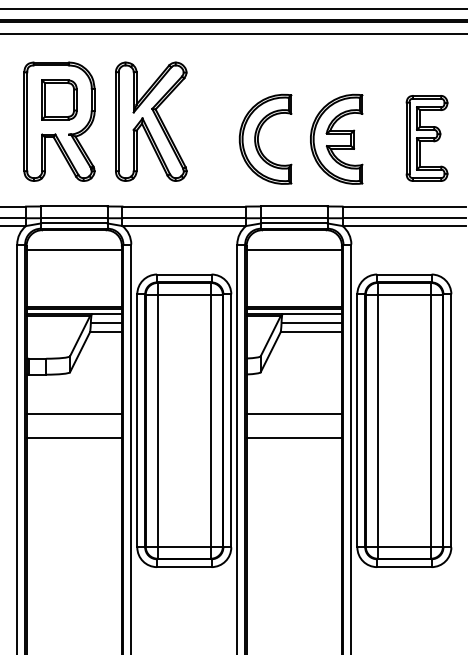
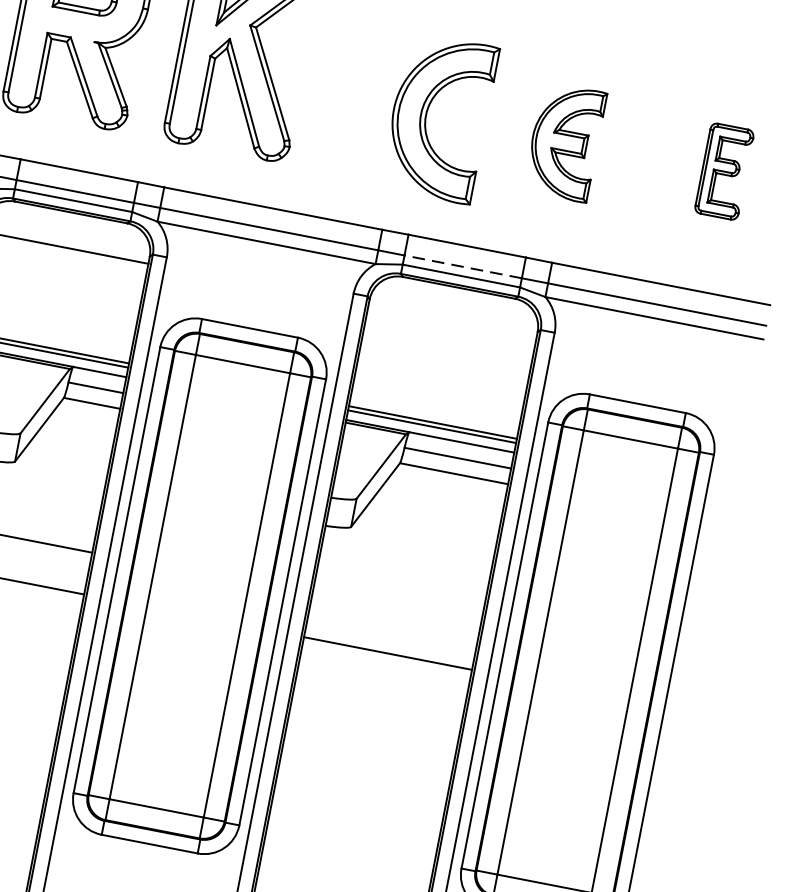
part: (336, 138) -> (564, 140), size x0.7
part: (426, 138) -> (723, 171), size x0.6
line: (293, 218) -> (461, 267), solid -> dashed
line: (294, 250) -> (452, 323), removed
line: (294, 413) -> (396, 611), removed

